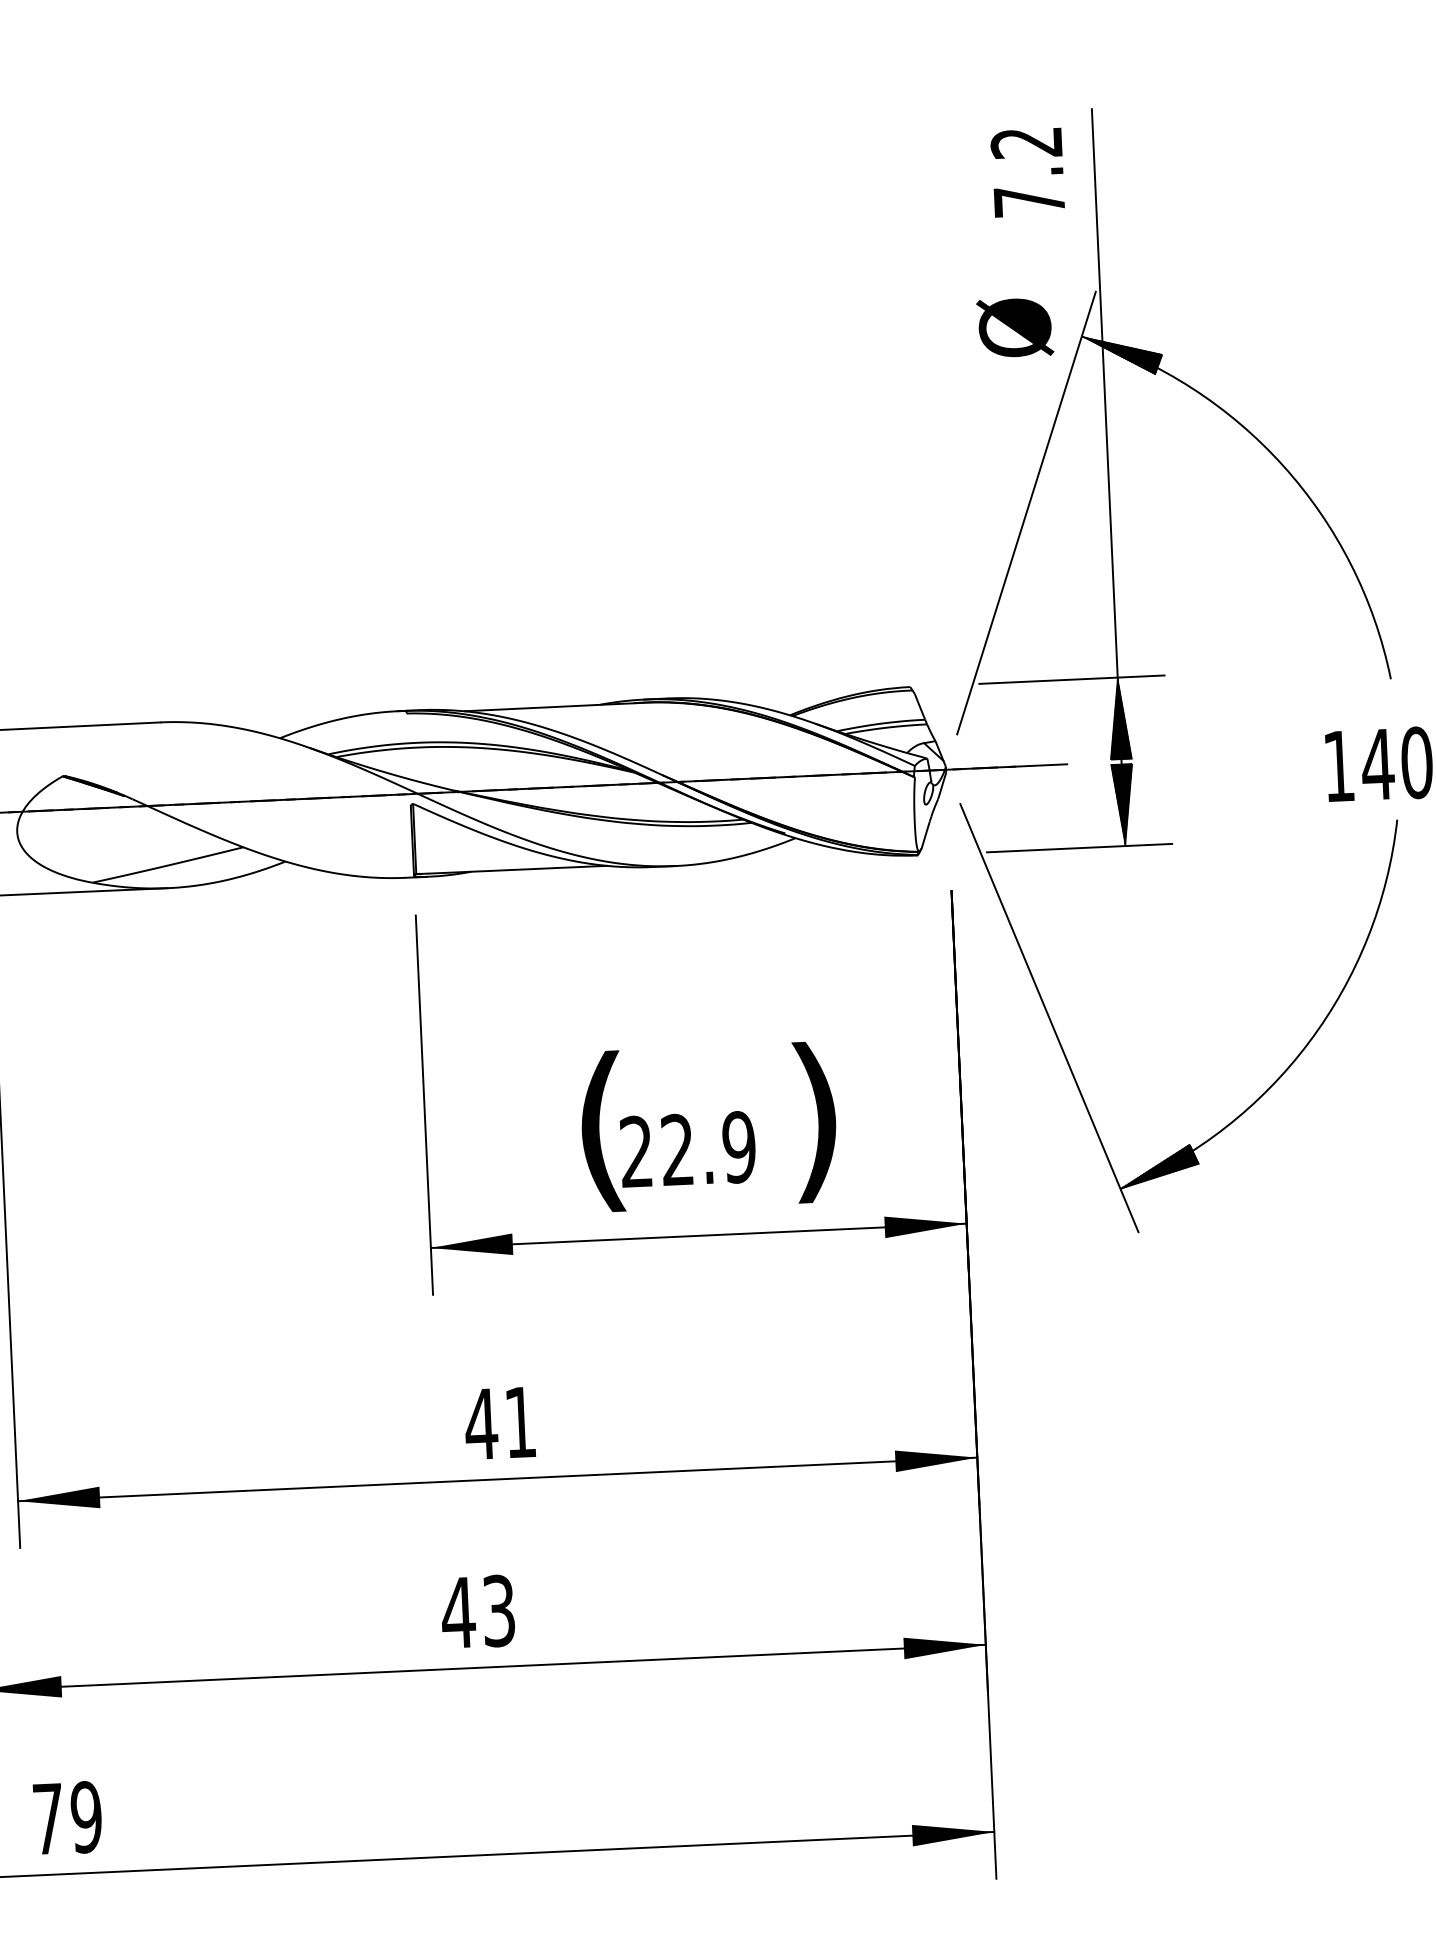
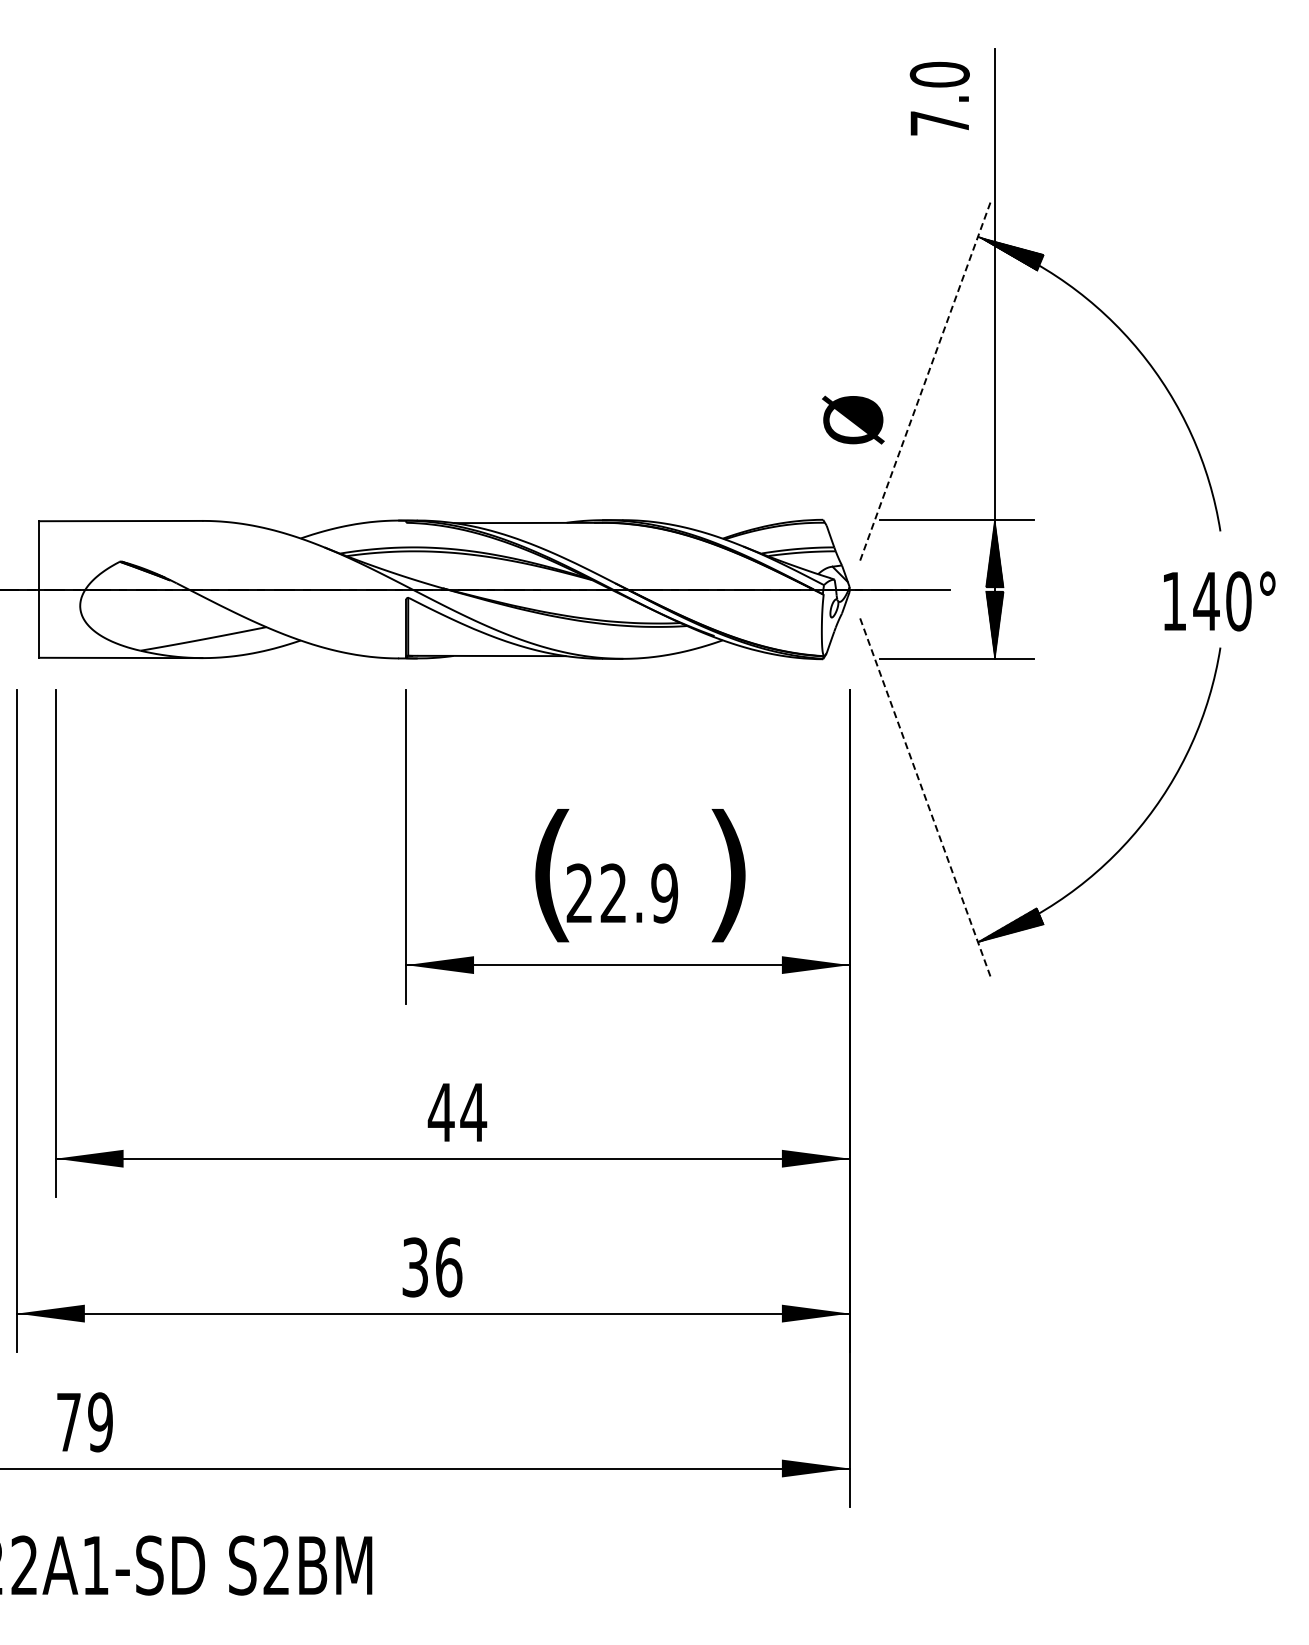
text: (1026, 142) -> (939, 74), 7.2 -> 7.0
text: (1015, 327) -> (853, 419), moved
line: (1026, 513) -> (925, 380), solid -> dashed
line: (1049, 1018) -> (925, 798), solid -> dashed
text: (520, 1422) -> (473, 1112), 41 -> 44
text: (477, 1611) -> (431, 1267), 43 -> 36

